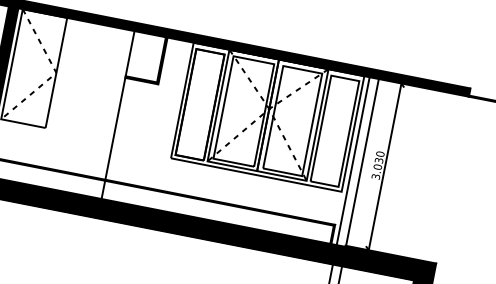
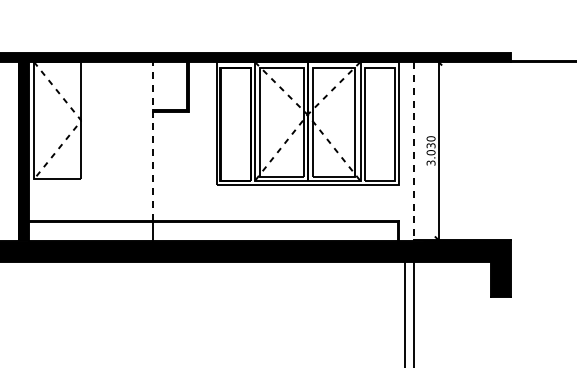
line: (120, 104) -> (153, 140), solid -> dashed
line: (353, 161) -> (404, 151), removed
line: (362, 162) -> (414, 151), solid -> dashed

